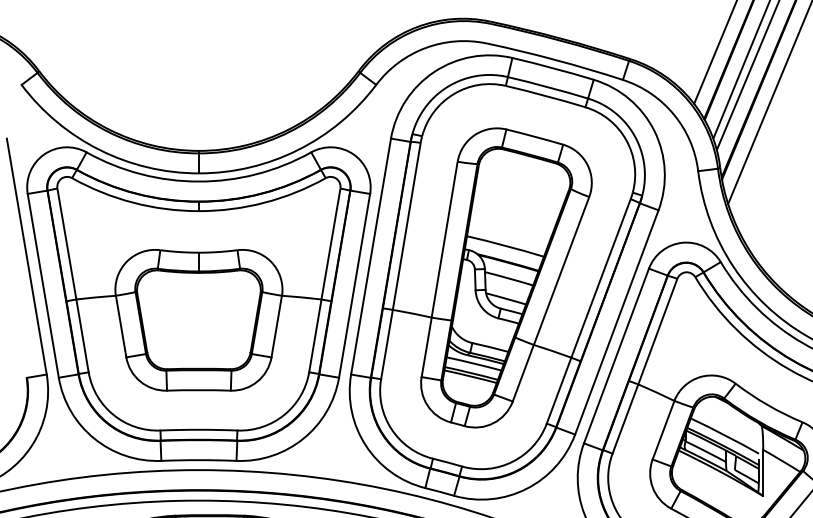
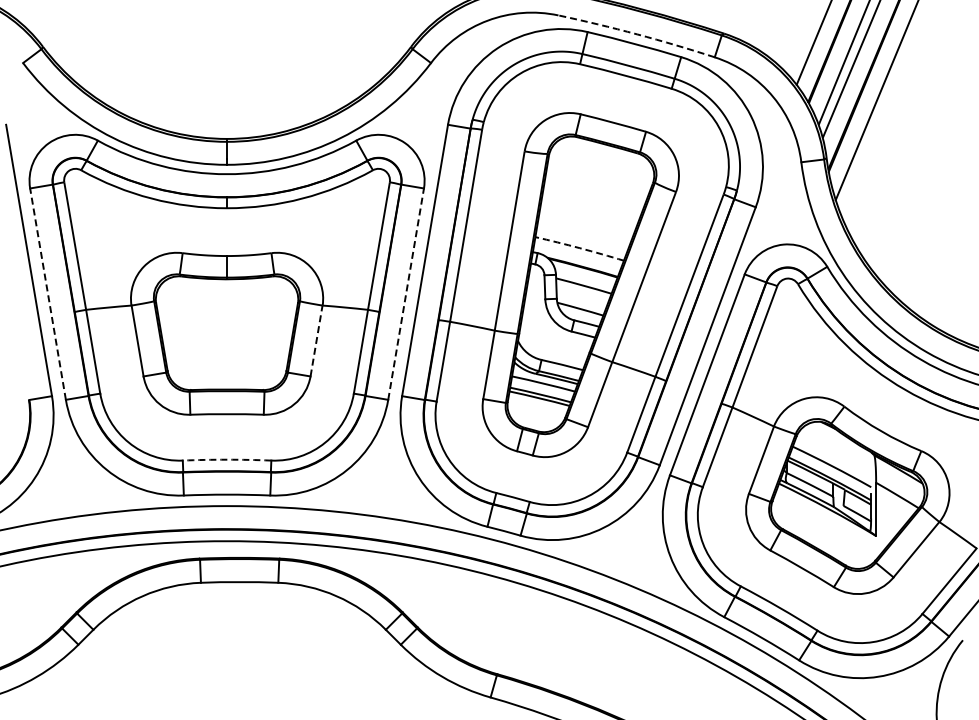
arc: (555, 60) -> (637, 34), solid -> dashed
arc: (505, 246) -> (579, 248), solid -> dashed
line: (42, 285) -> (47, 293), solid -> dashed
line: (354, 285) -> (406, 293), solid -> dashed
line: (276, 327) -> (316, 341), solid -> dashed
arc: (199, 429) -> (227, 459), solid -> dashed

